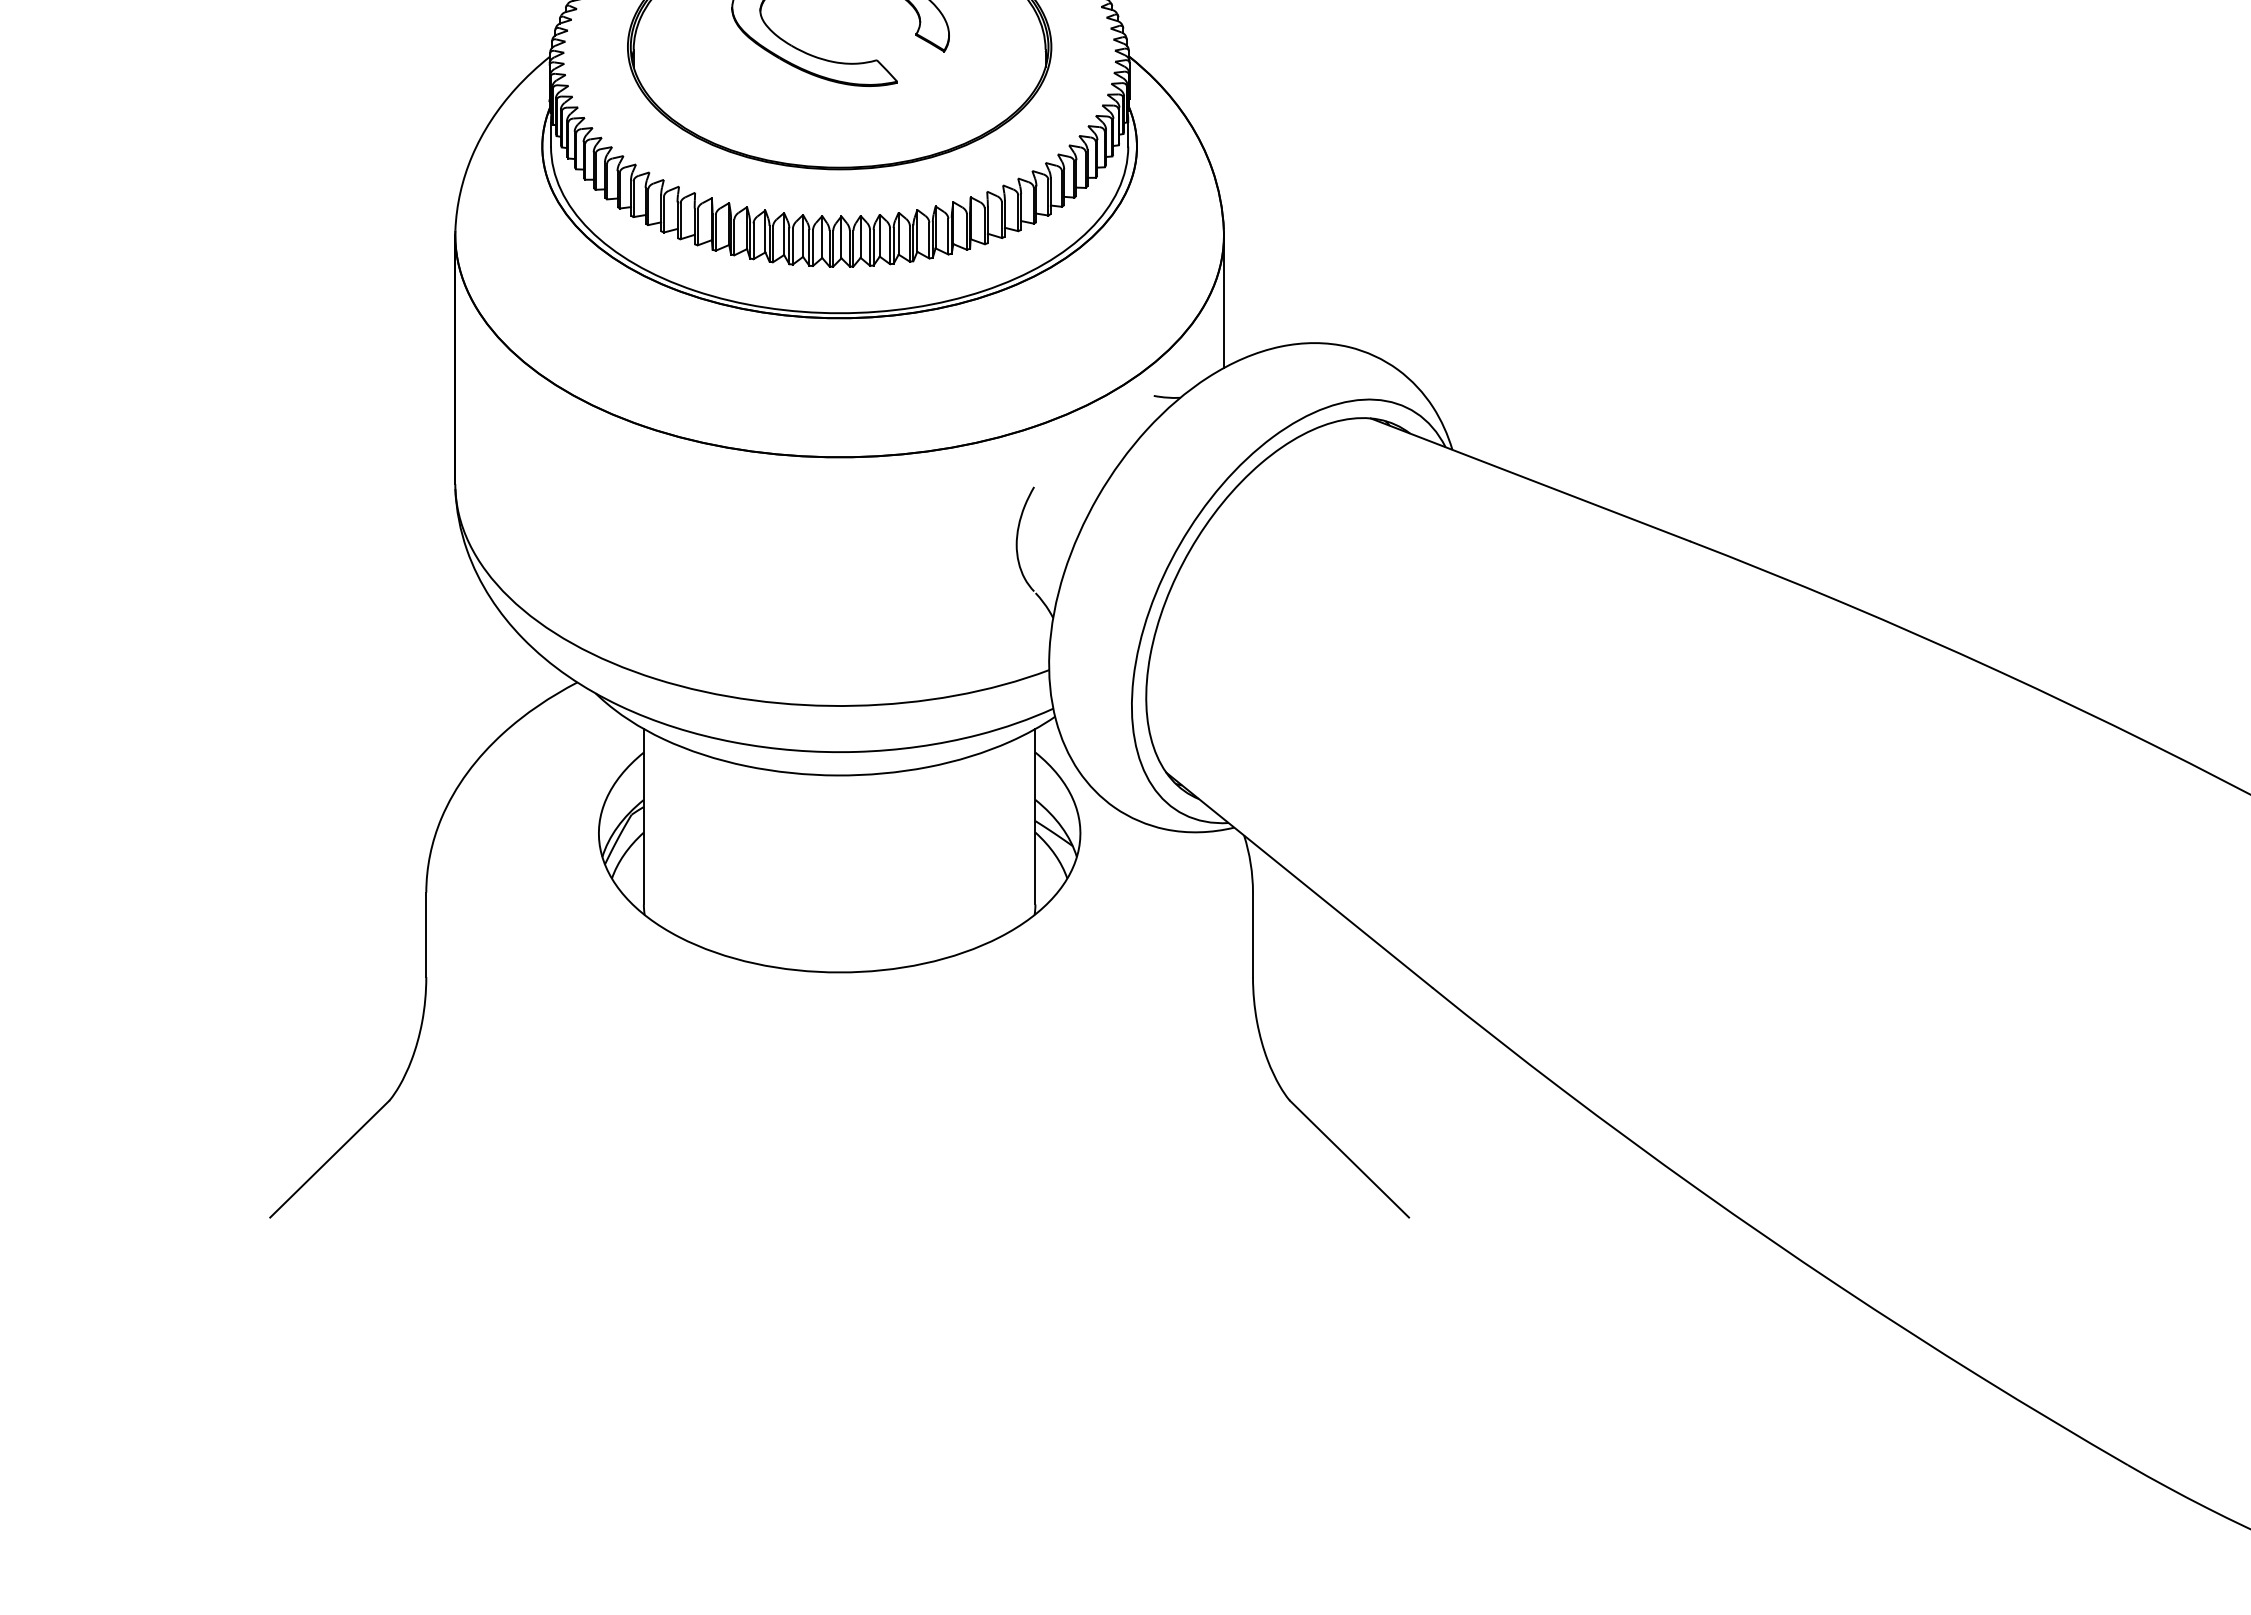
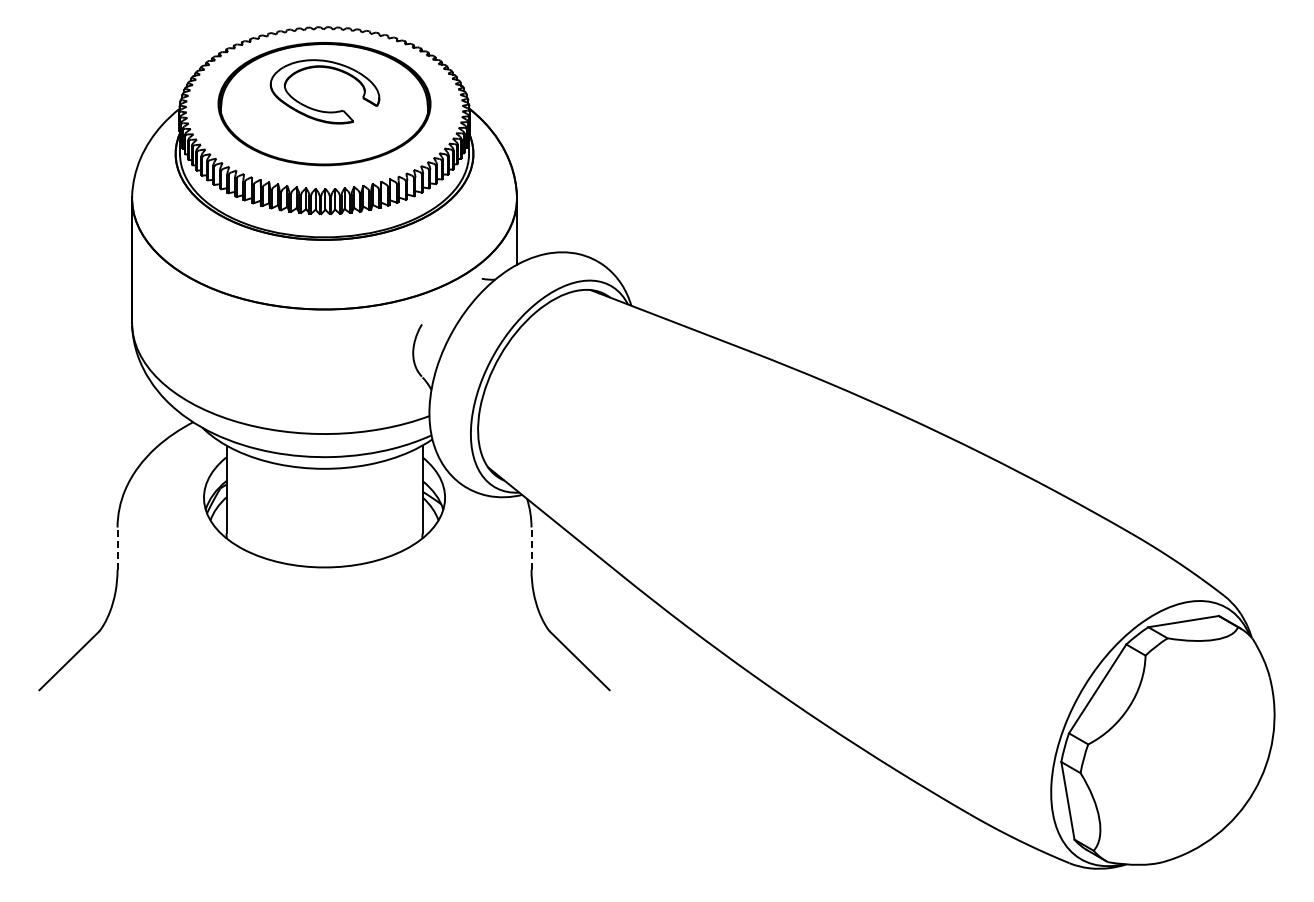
line: (426, 934) -> (117, 548), solid -> dashed
line: (1252, 934) -> (531, 548), solid -> dashed

